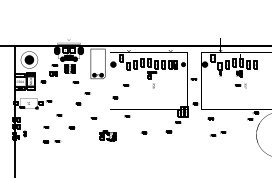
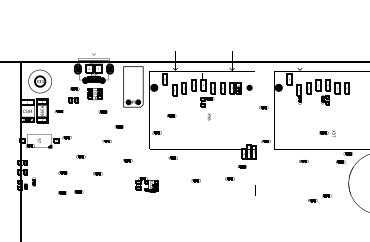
fill: (28, 59) -> (39, 81), removed
part: (240, 85) -> (327, 133), moved
part: (210, 118) -> (303, 161), moved
part: (218, 134) -> (319, 198), moved

